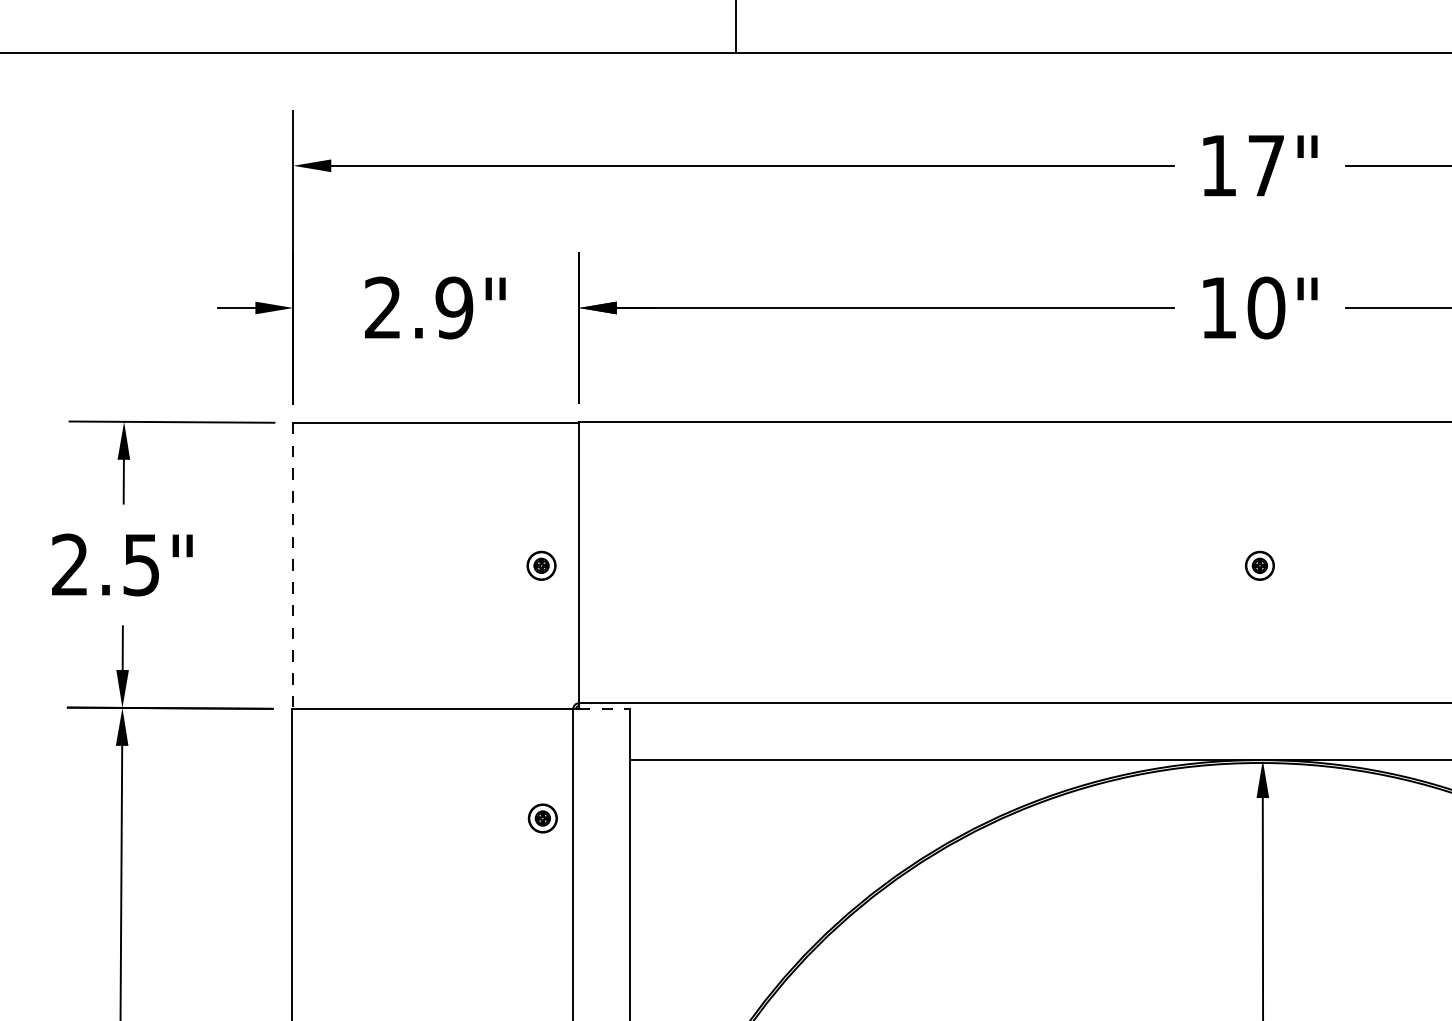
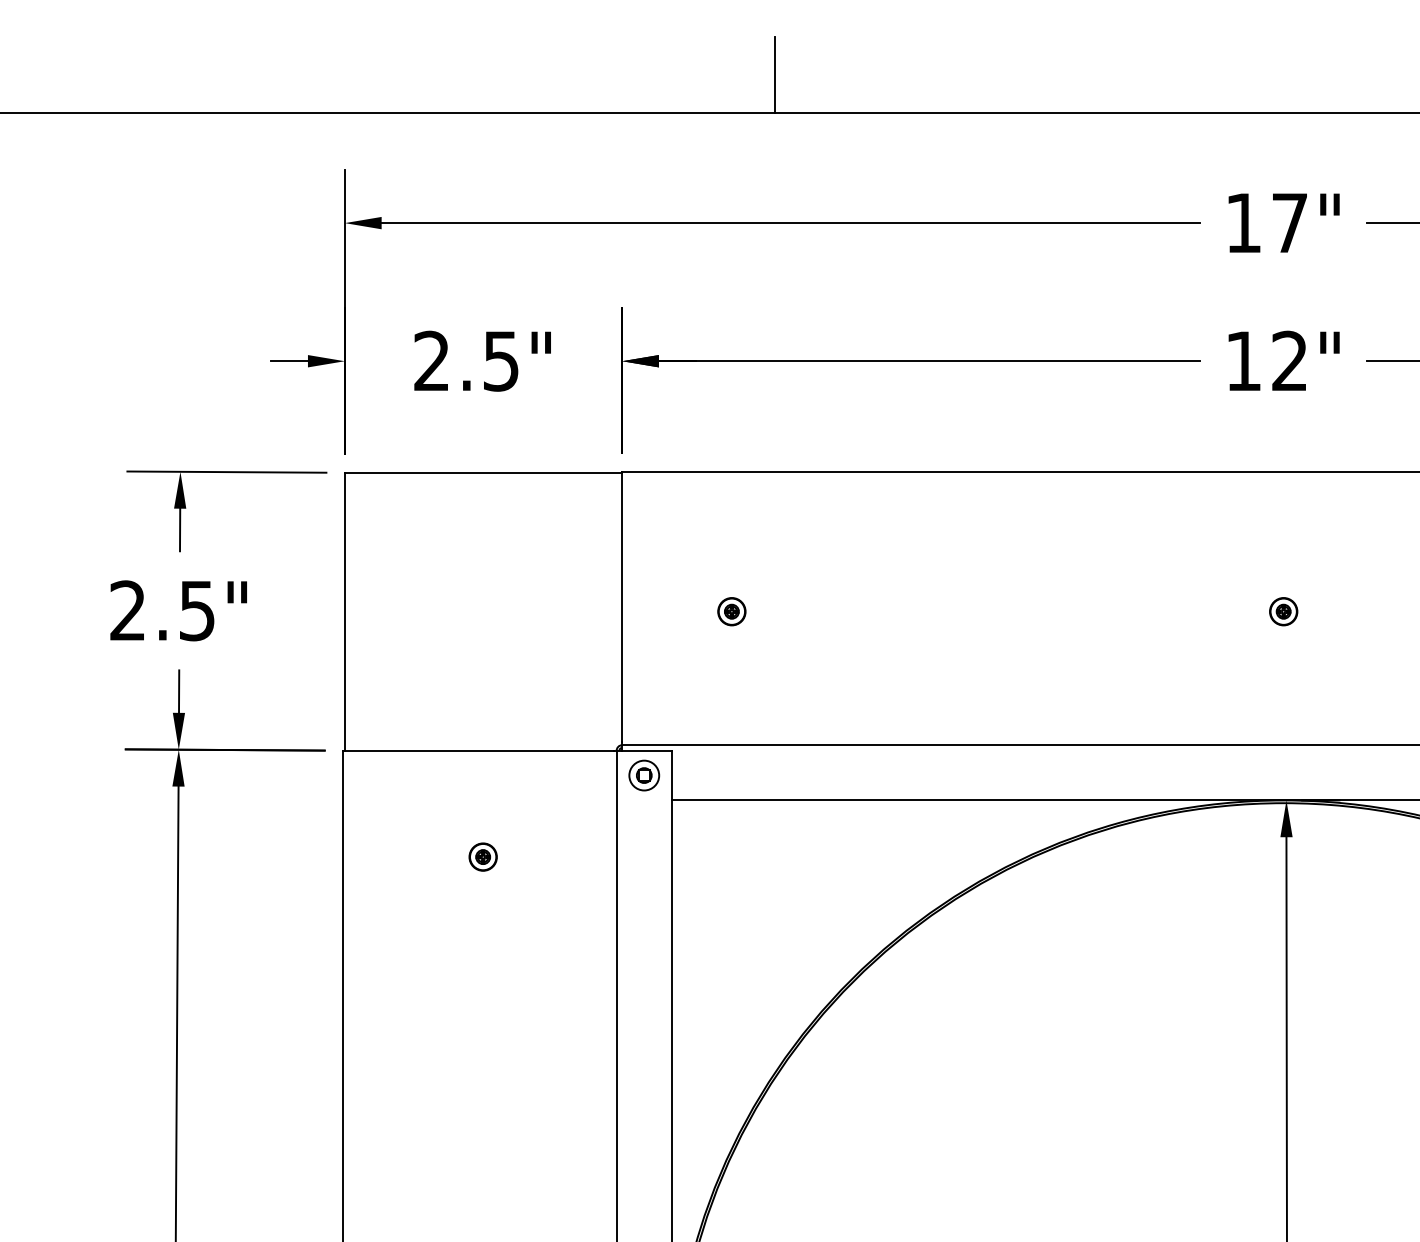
text: (454, 307) -> (501, 360), 2.9" -> 2.5"
text: (1265, 307) -> (1289, 360), 10" -> 12"
line: (293, 565) -> (344, 611), dashed -> solid
part: (541, 565) -> (731, 611), moved
line: (604, 708) -> (647, 750), dashed -> solid
part: (601, 734) -> (644, 775), added
part: (542, 817) -> (482, 856), moved

